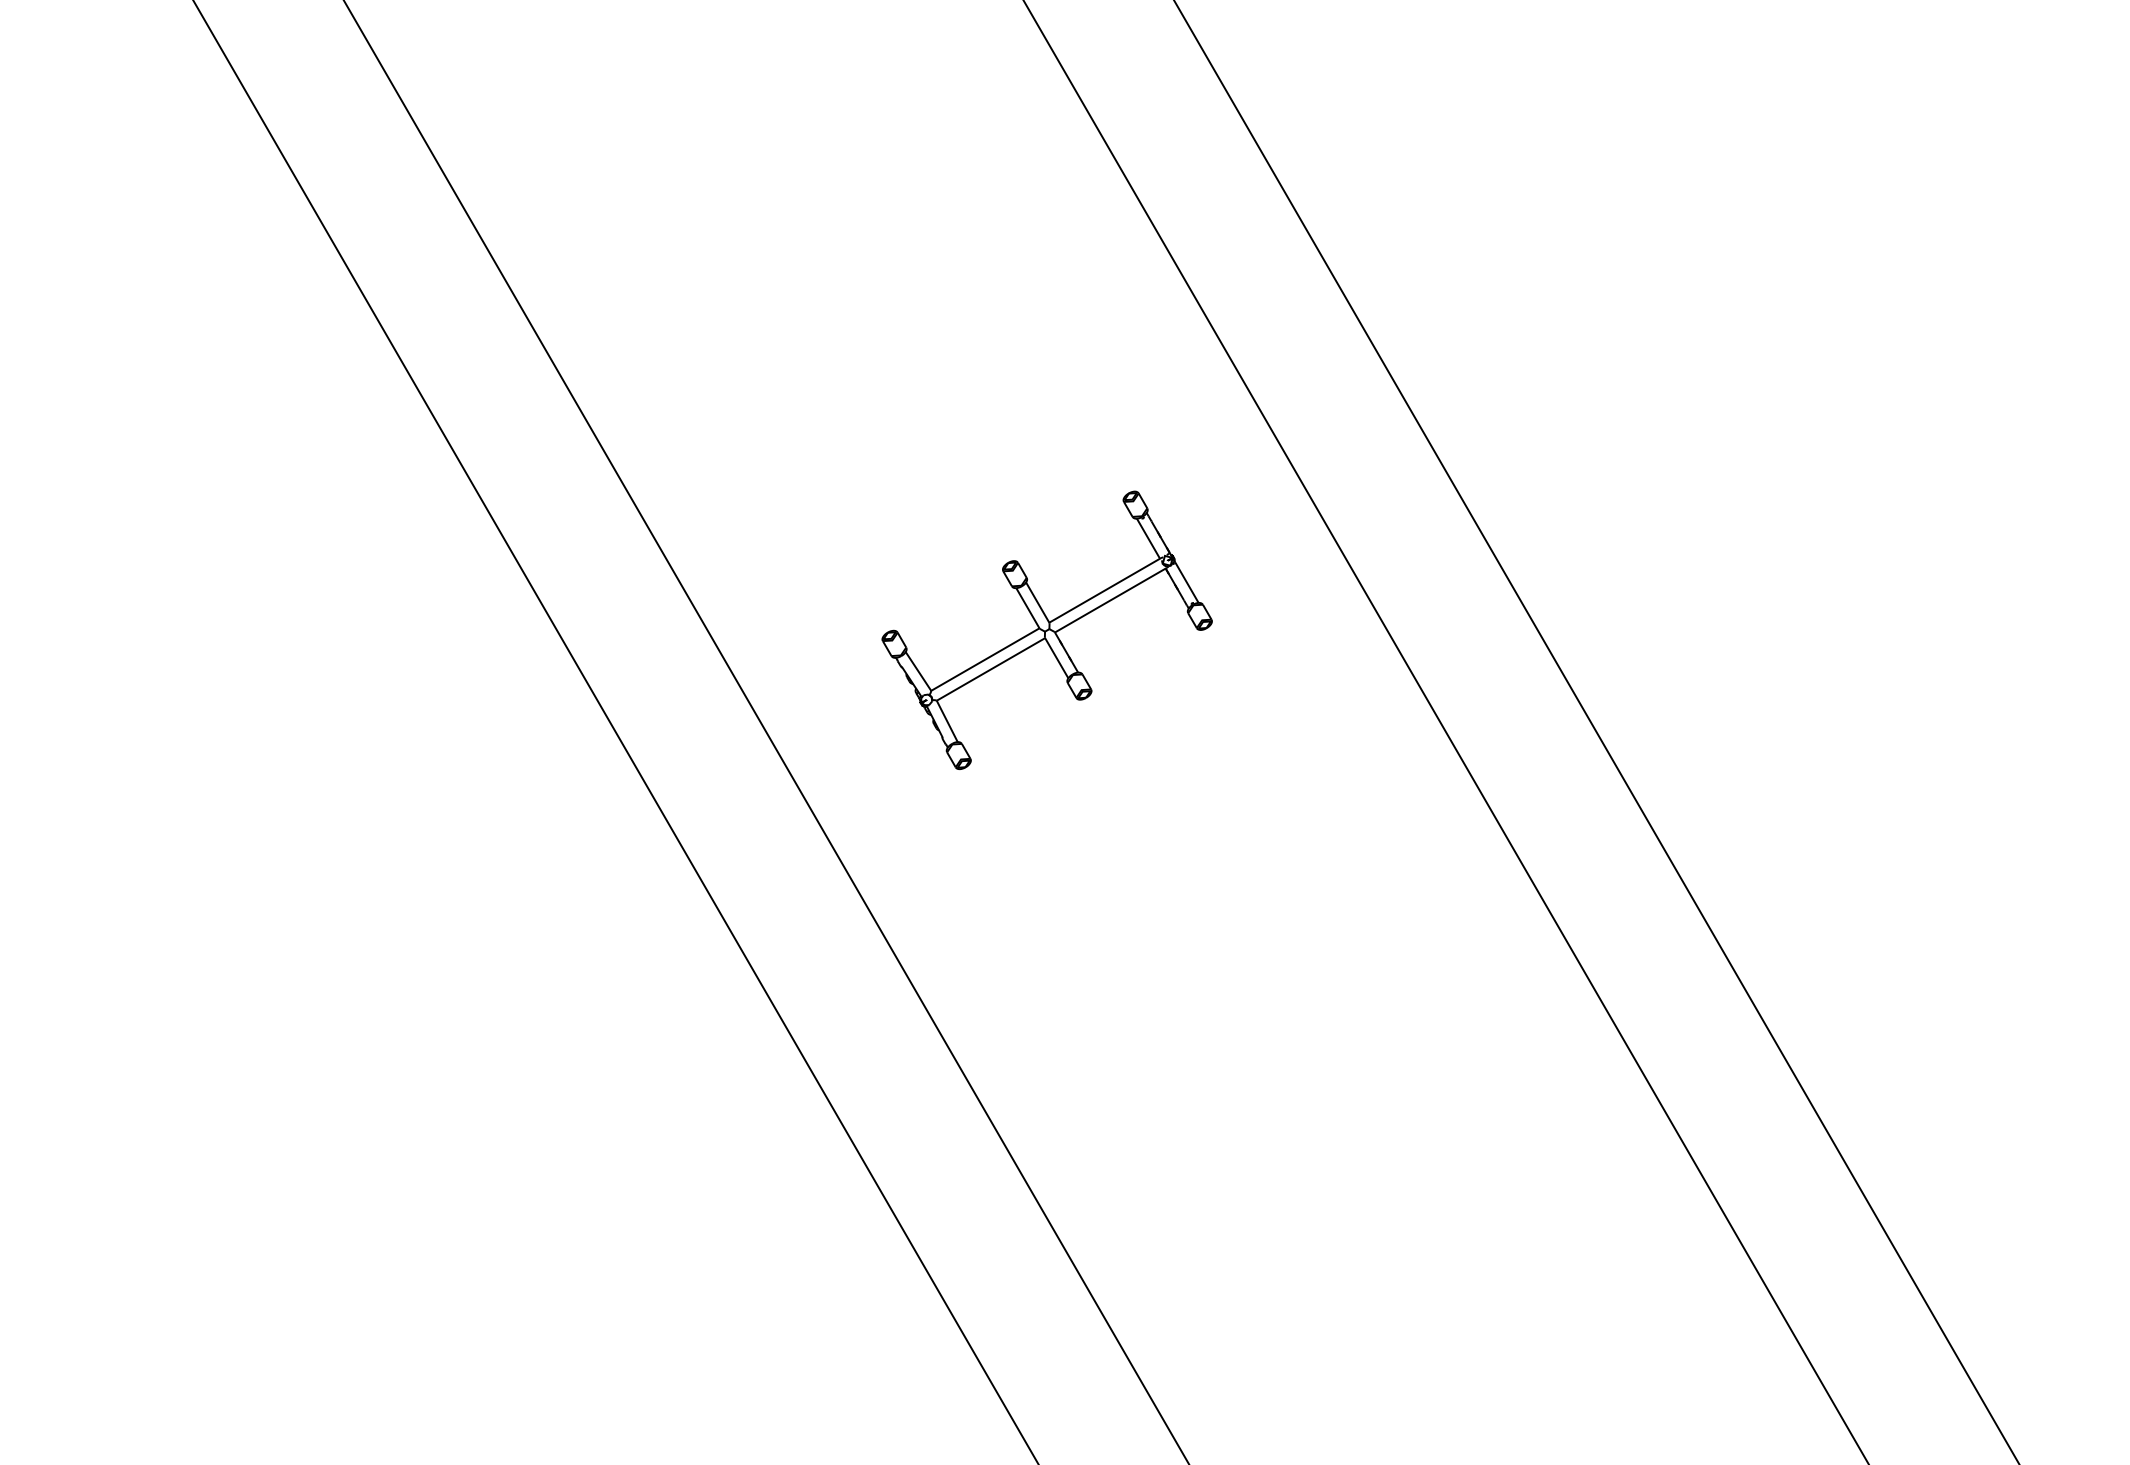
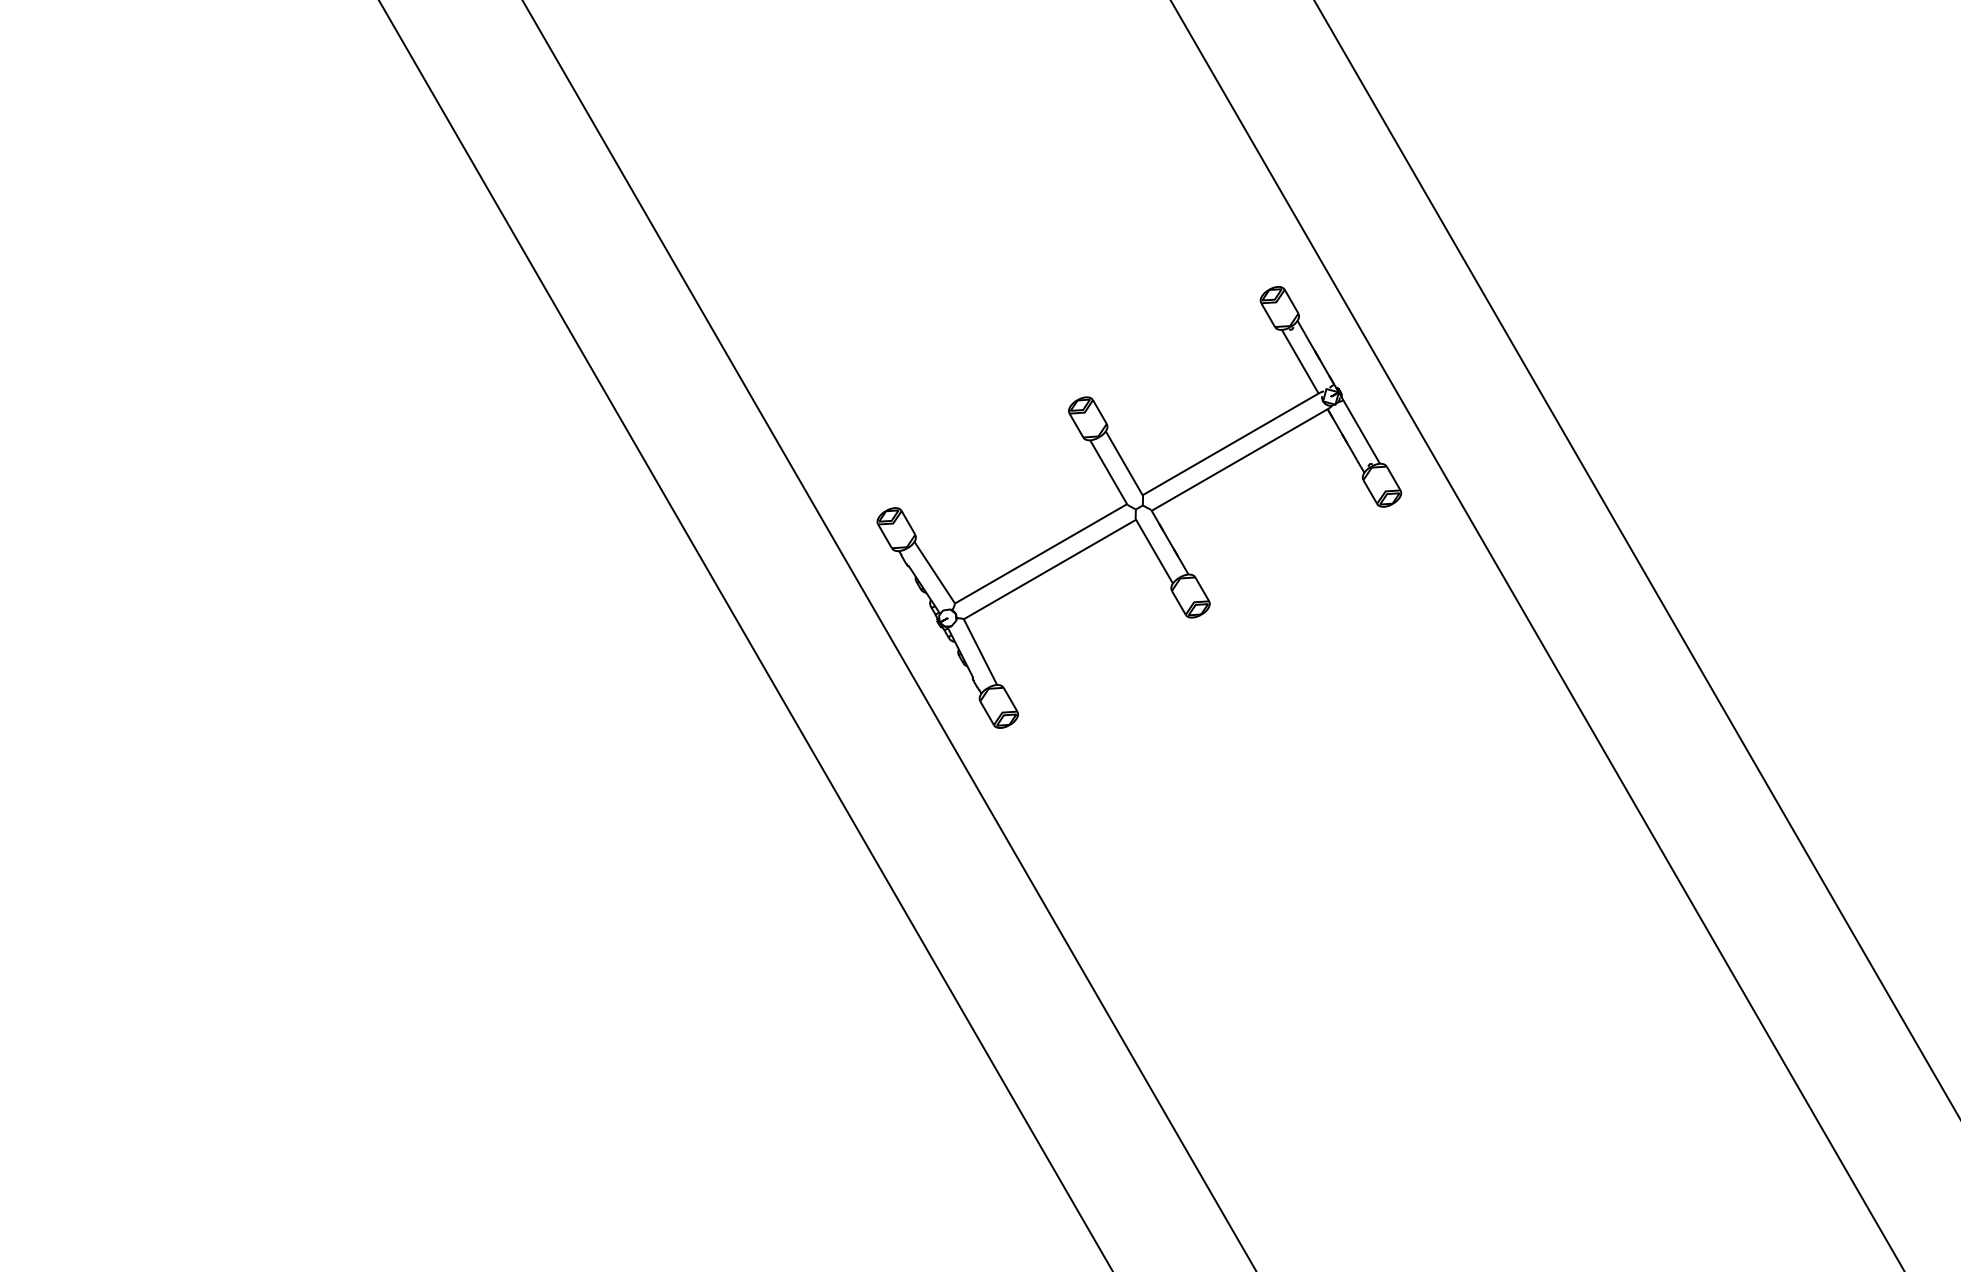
part: (1046, 630) -> (1138, 507), size x1.67

